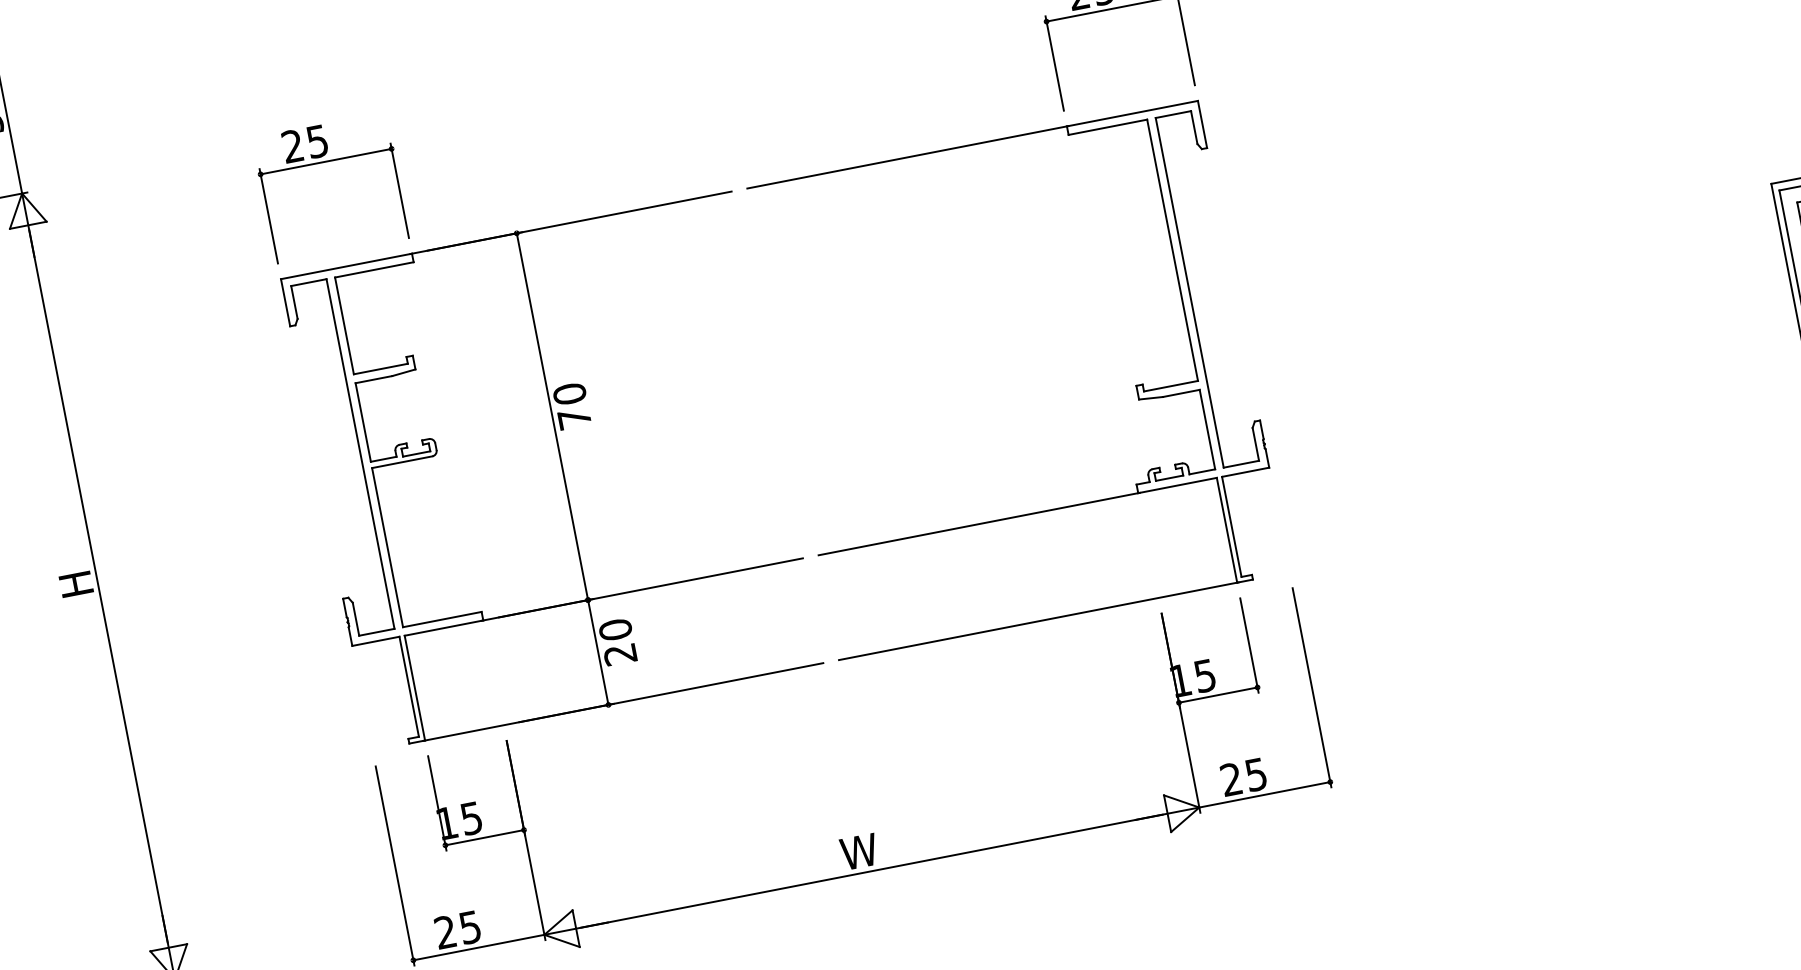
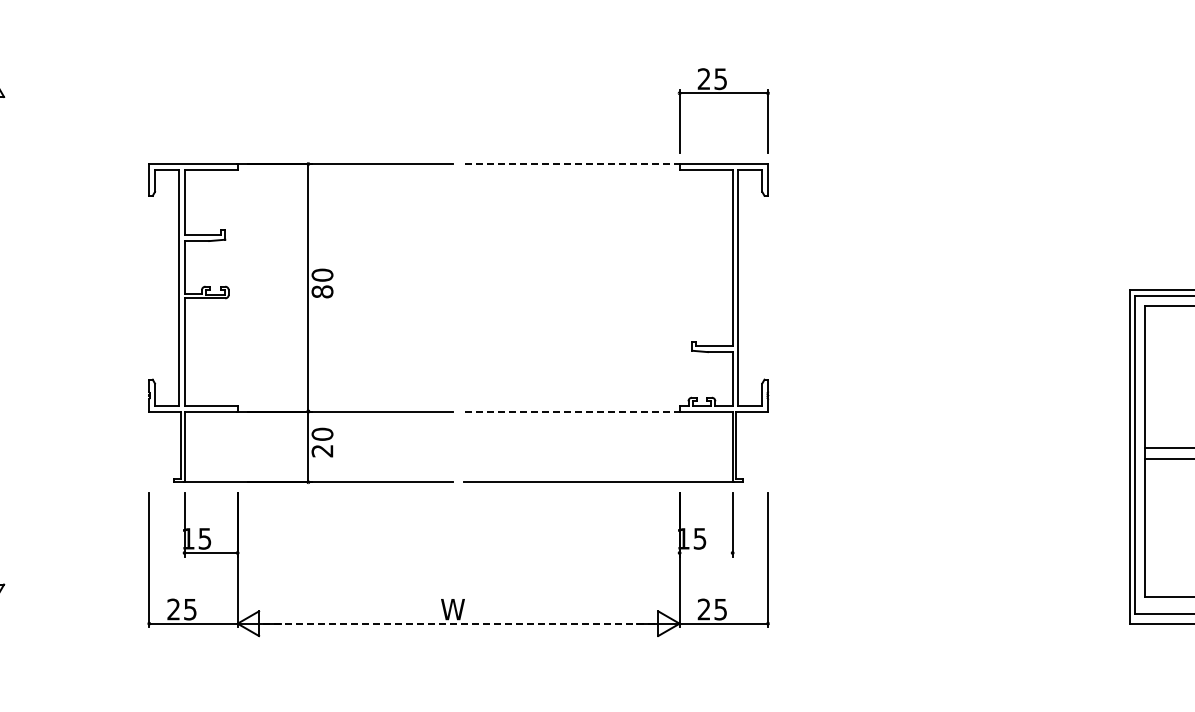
line: (906, 158) -> (571, 164), solid -> dashed
part: (326, 161) -> (193, 93), removed
text: (574, 418) -> (322, 291), 70 -> 80
line: (977, 524) -> (571, 411), solid -> dashed
line: (1217, 694) -> (705, 552), removed
line: (871, 870) -> (458, 623), solid -> dashed

